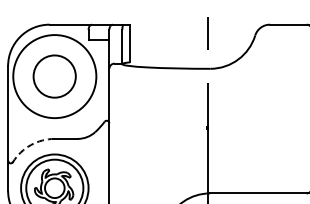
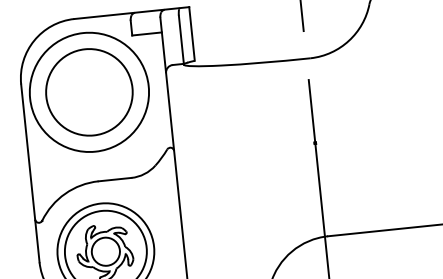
circle: (54, 76) -> (88, 92), size x1.43
arc: (30, 145) -> (64, 194), dashed -> solid

